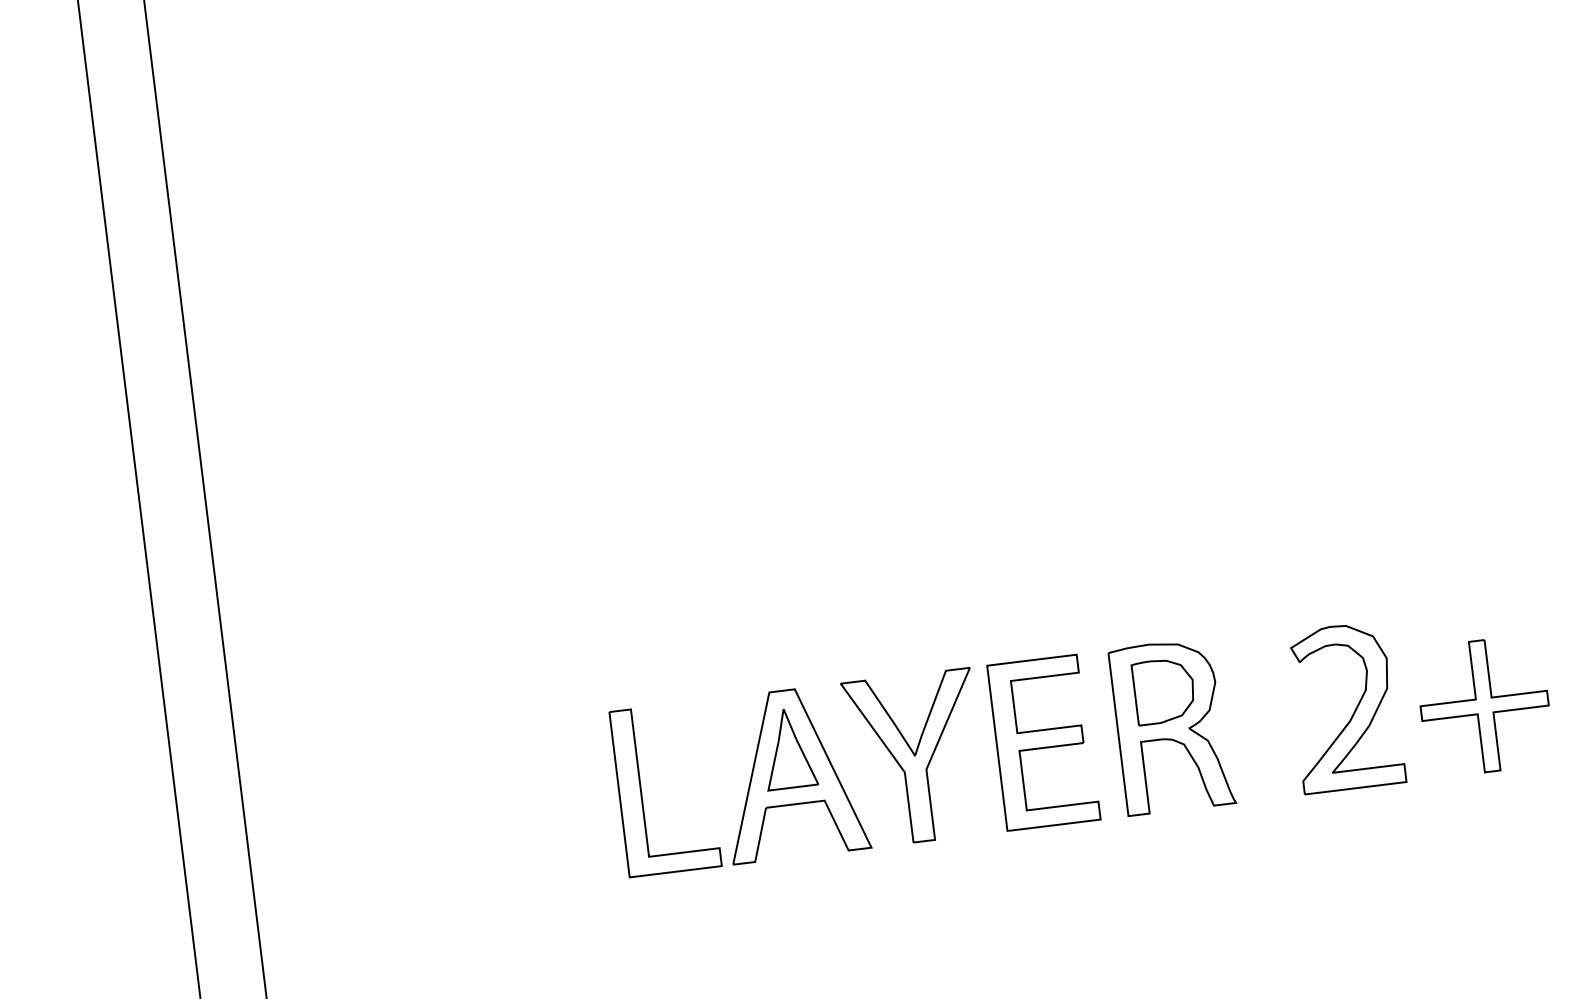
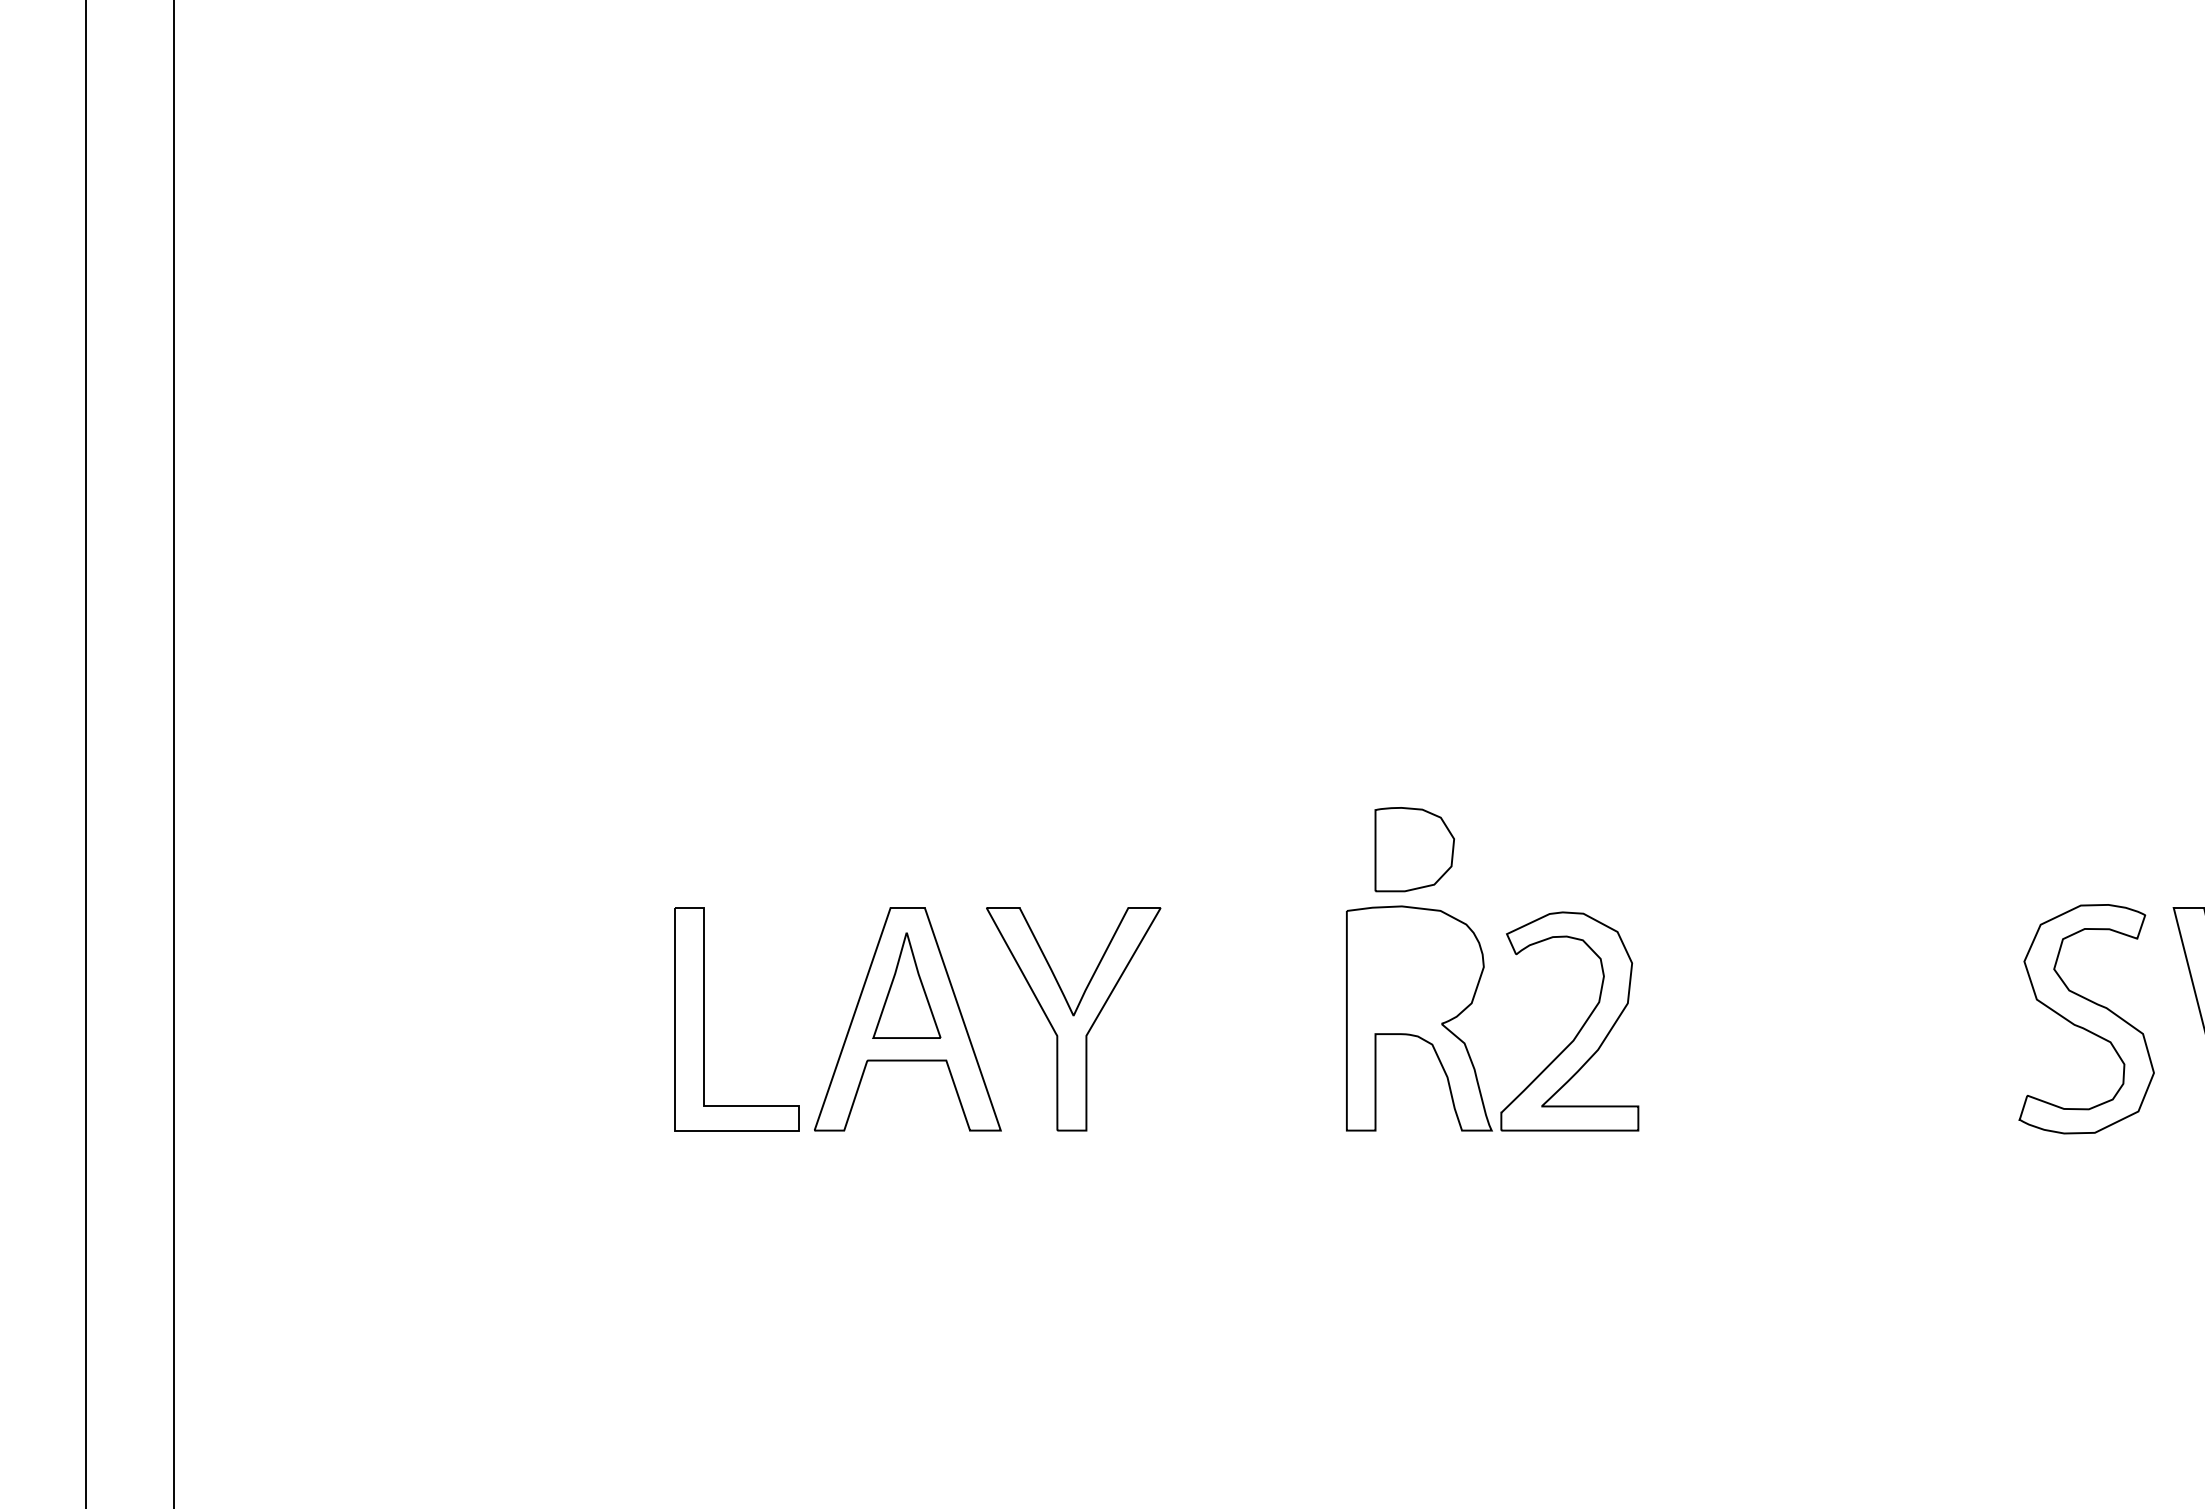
part: (1164, 691) -> (1414, 849), moved
part: (1484, 705) -> (1837, 1042), removed
part: (1353, 712) -> (1579, 1029), moved
part: (1043, 742) -> (1246, 1019), removed

